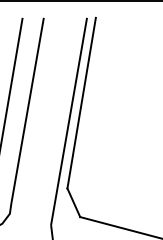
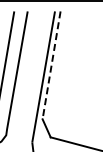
line: (81, 103) -> (51, 65), solid -> dashed

